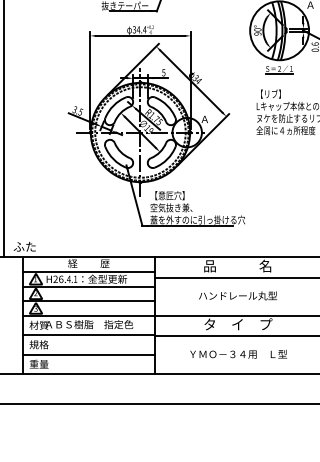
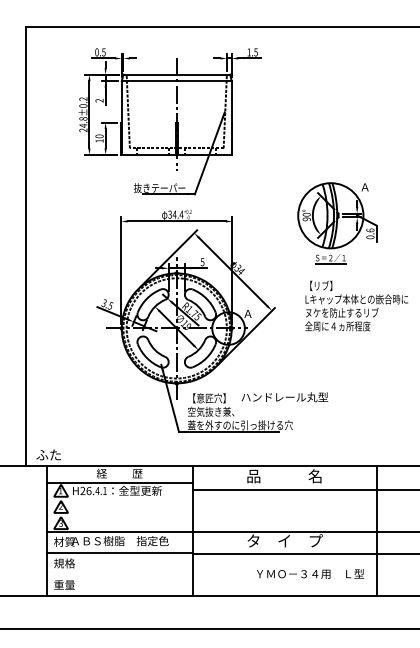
line: (88, 287) -> (119, 499), removed
text: (237, 296) -> (284, 397), moved
line: (88, 301) -> (119, 515), removed
text: (238, 353) -> (310, 573), moved
line: (88, 354) -> (119, 574), removed

